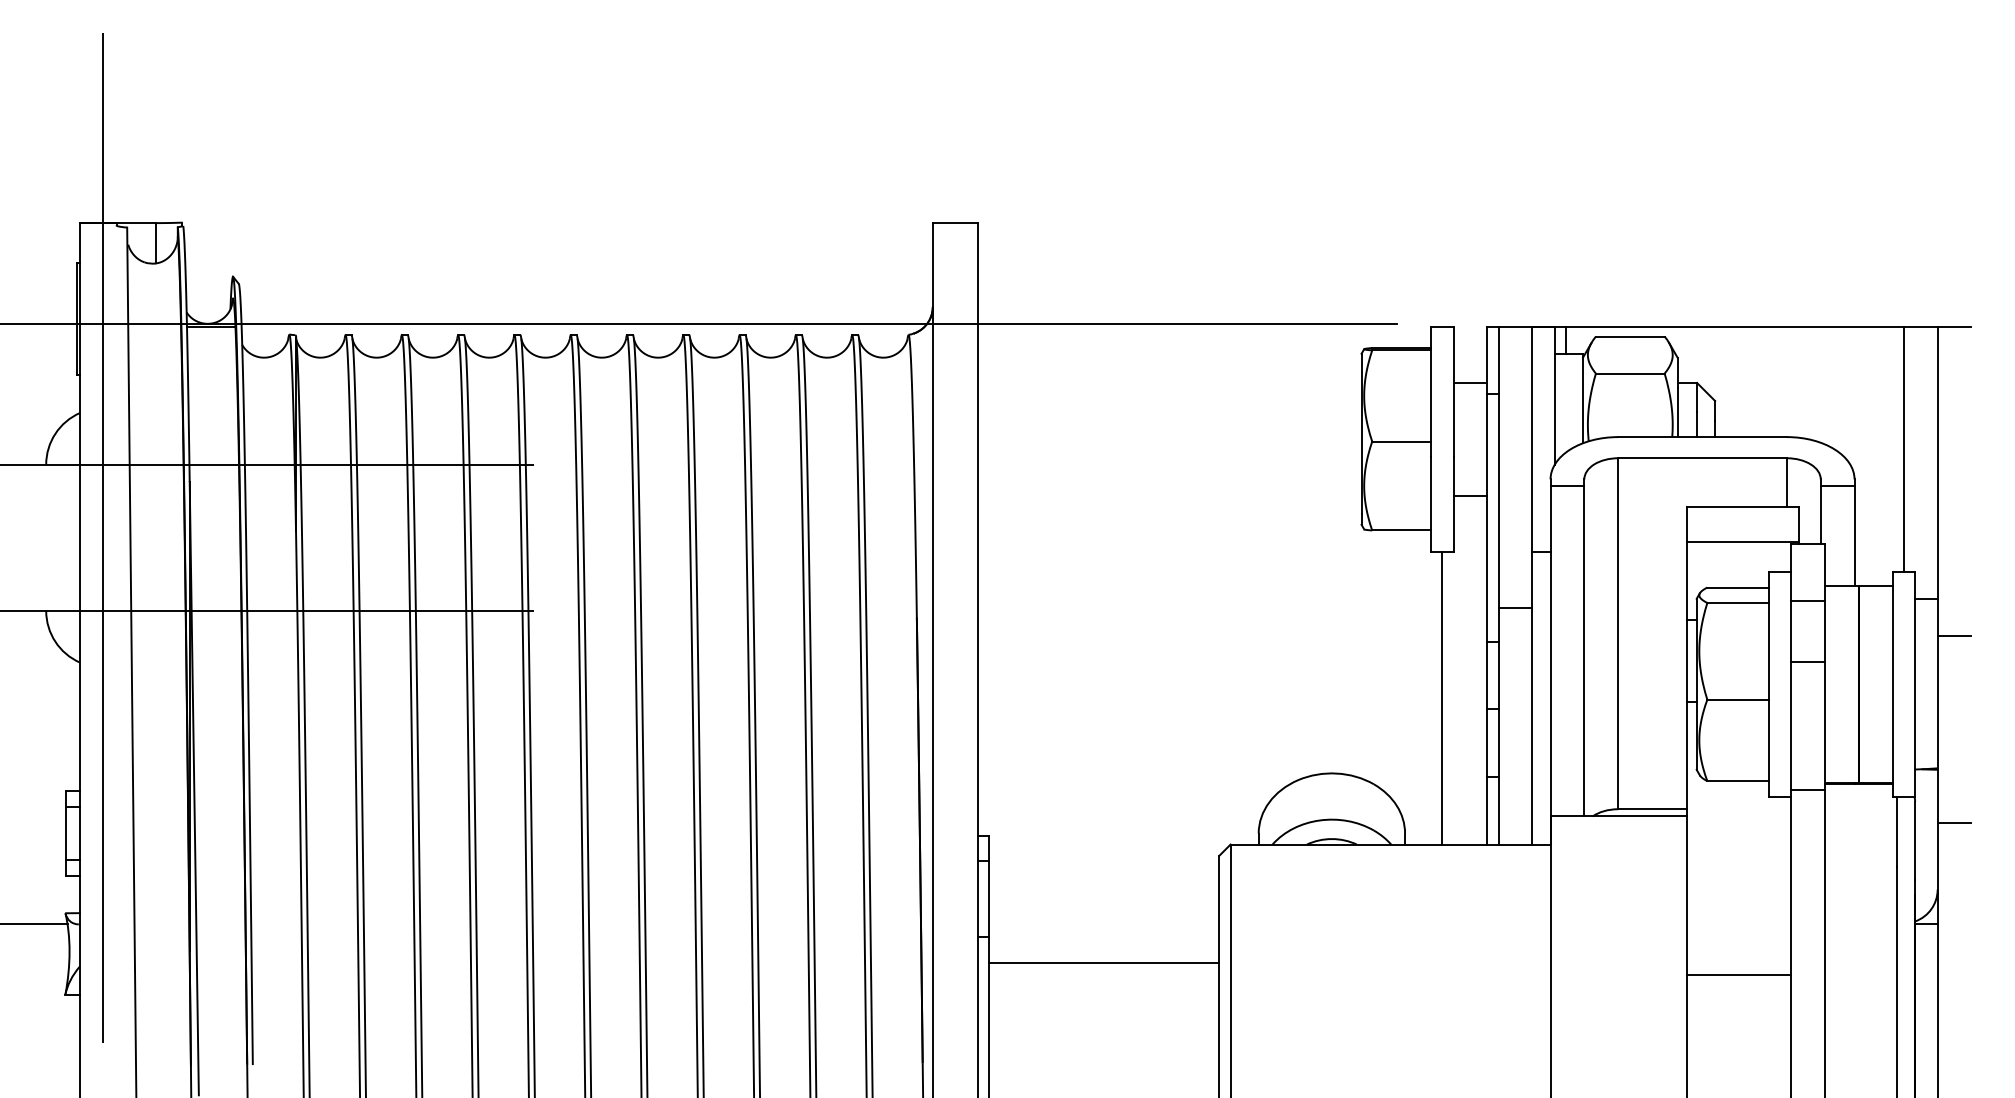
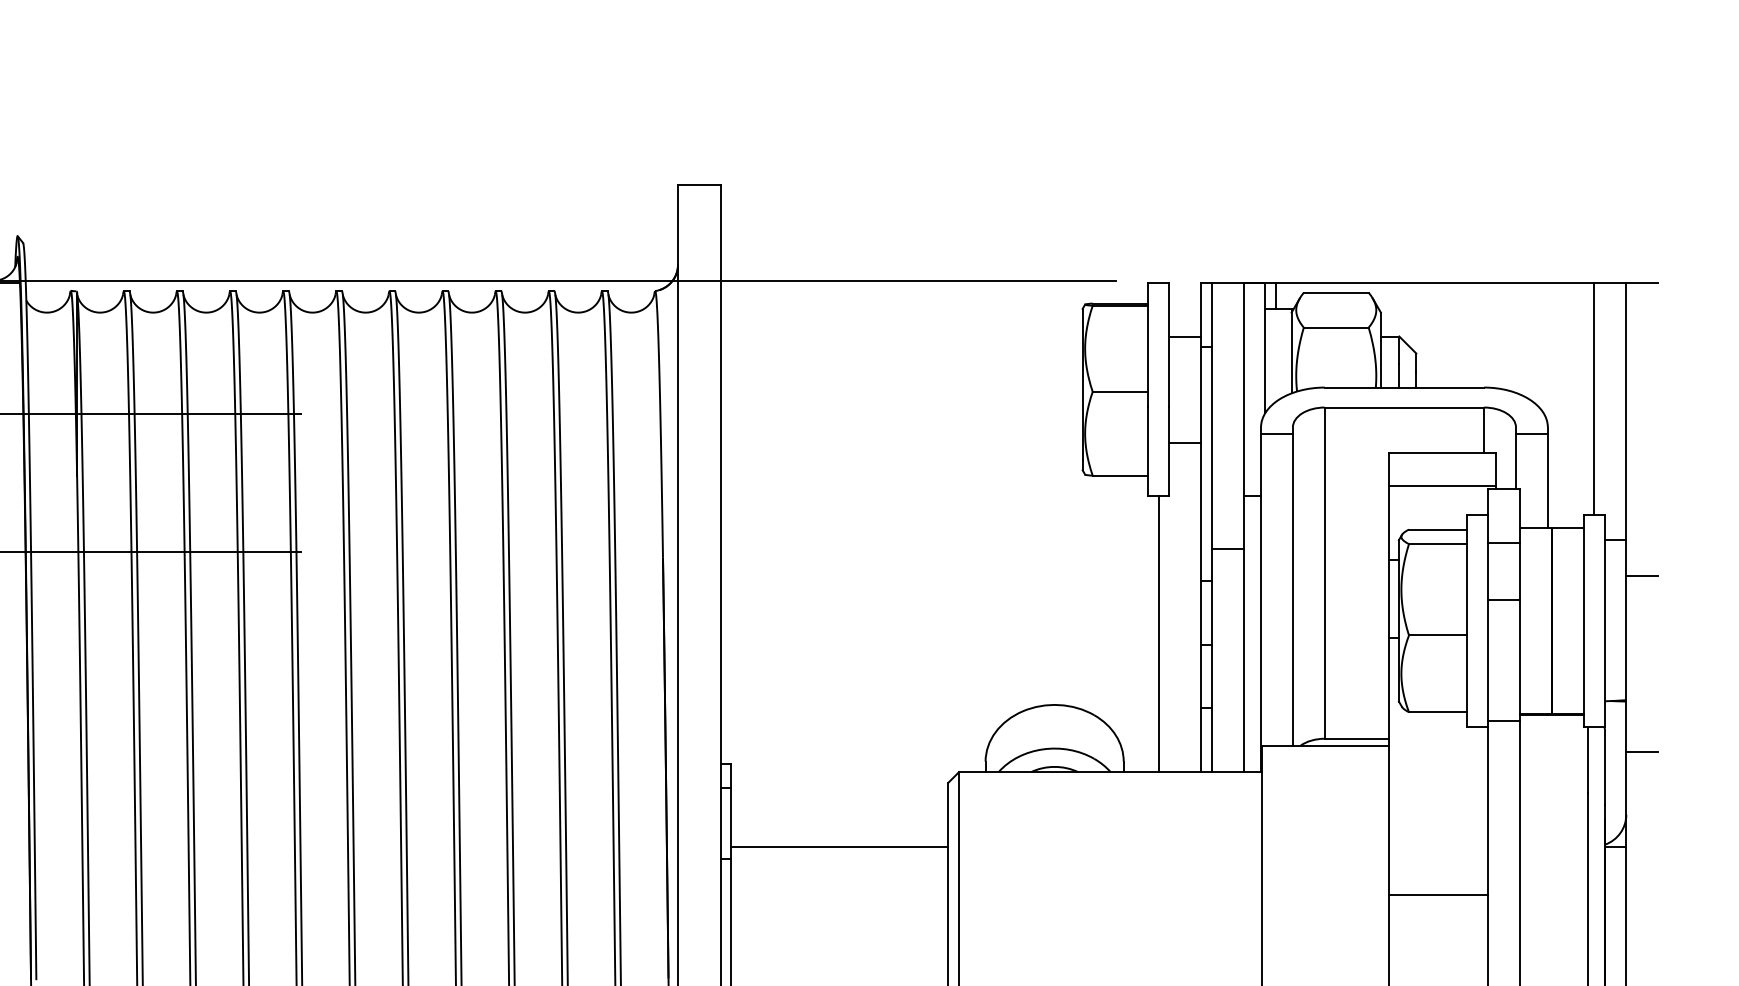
line: (1104, 962) -> (840, 846), moved

